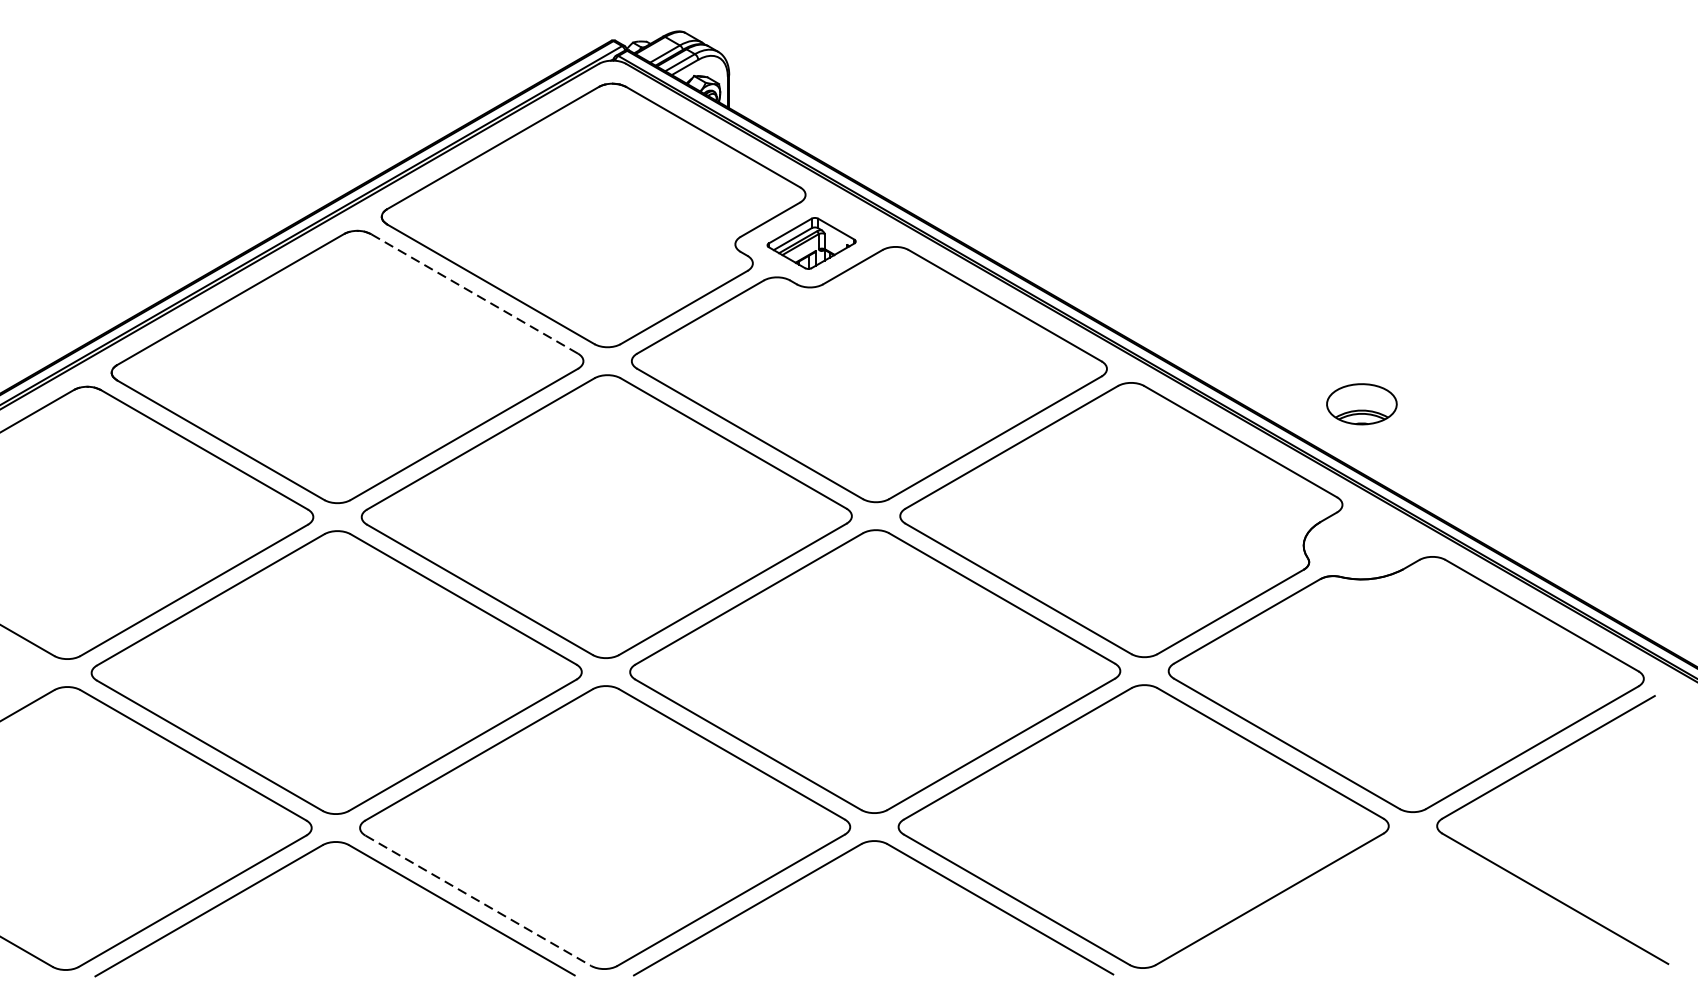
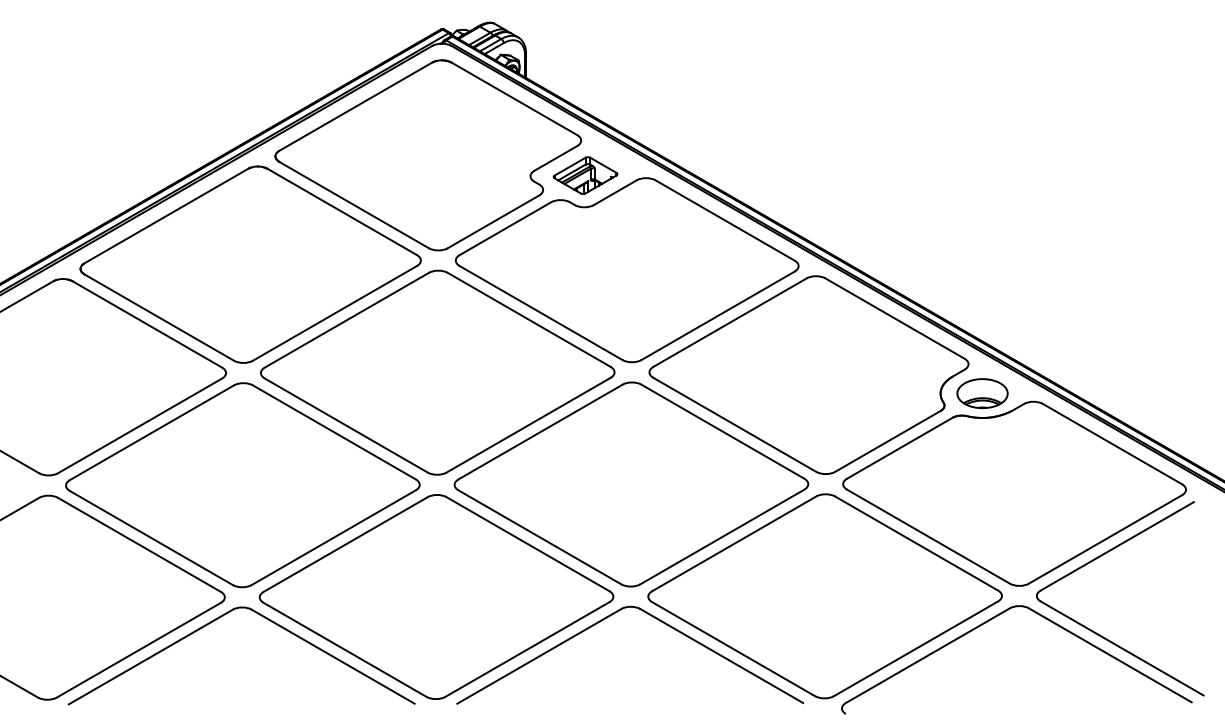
line: (473, 293) -> (341, 211), dashed -> solid
part: (1361, 404) -> (982, 393), moved
part: (1374, 860) -> (991, 620), added
line: (478, 900) -> (345, 649), dashed -> solid

